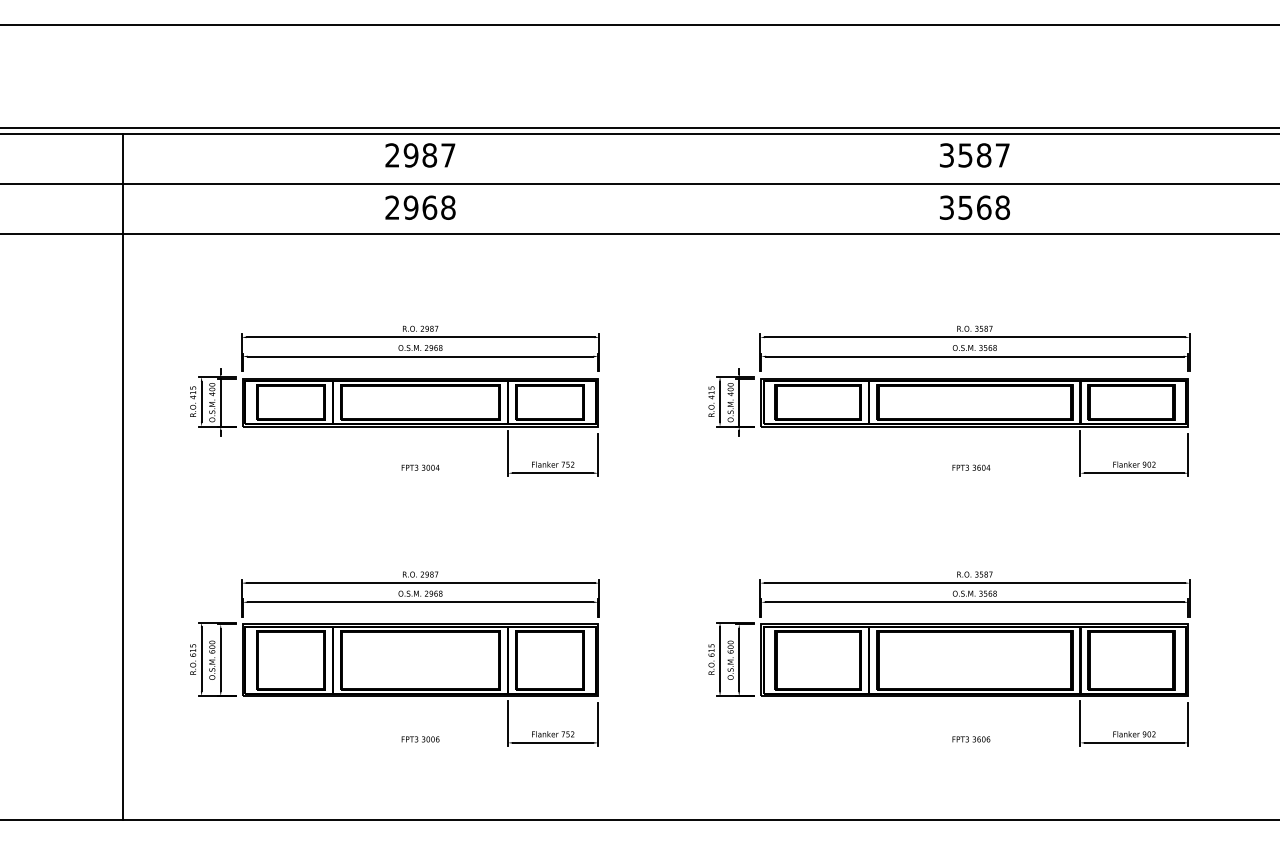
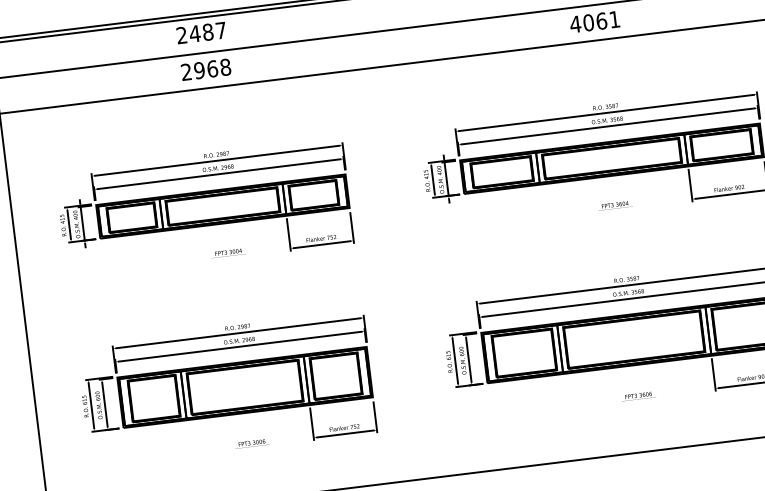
text: (410, 155) -> (194, 33), 2987 -> 2487
text: (974, 207) -> (594, 21), 3568 -> 4061

